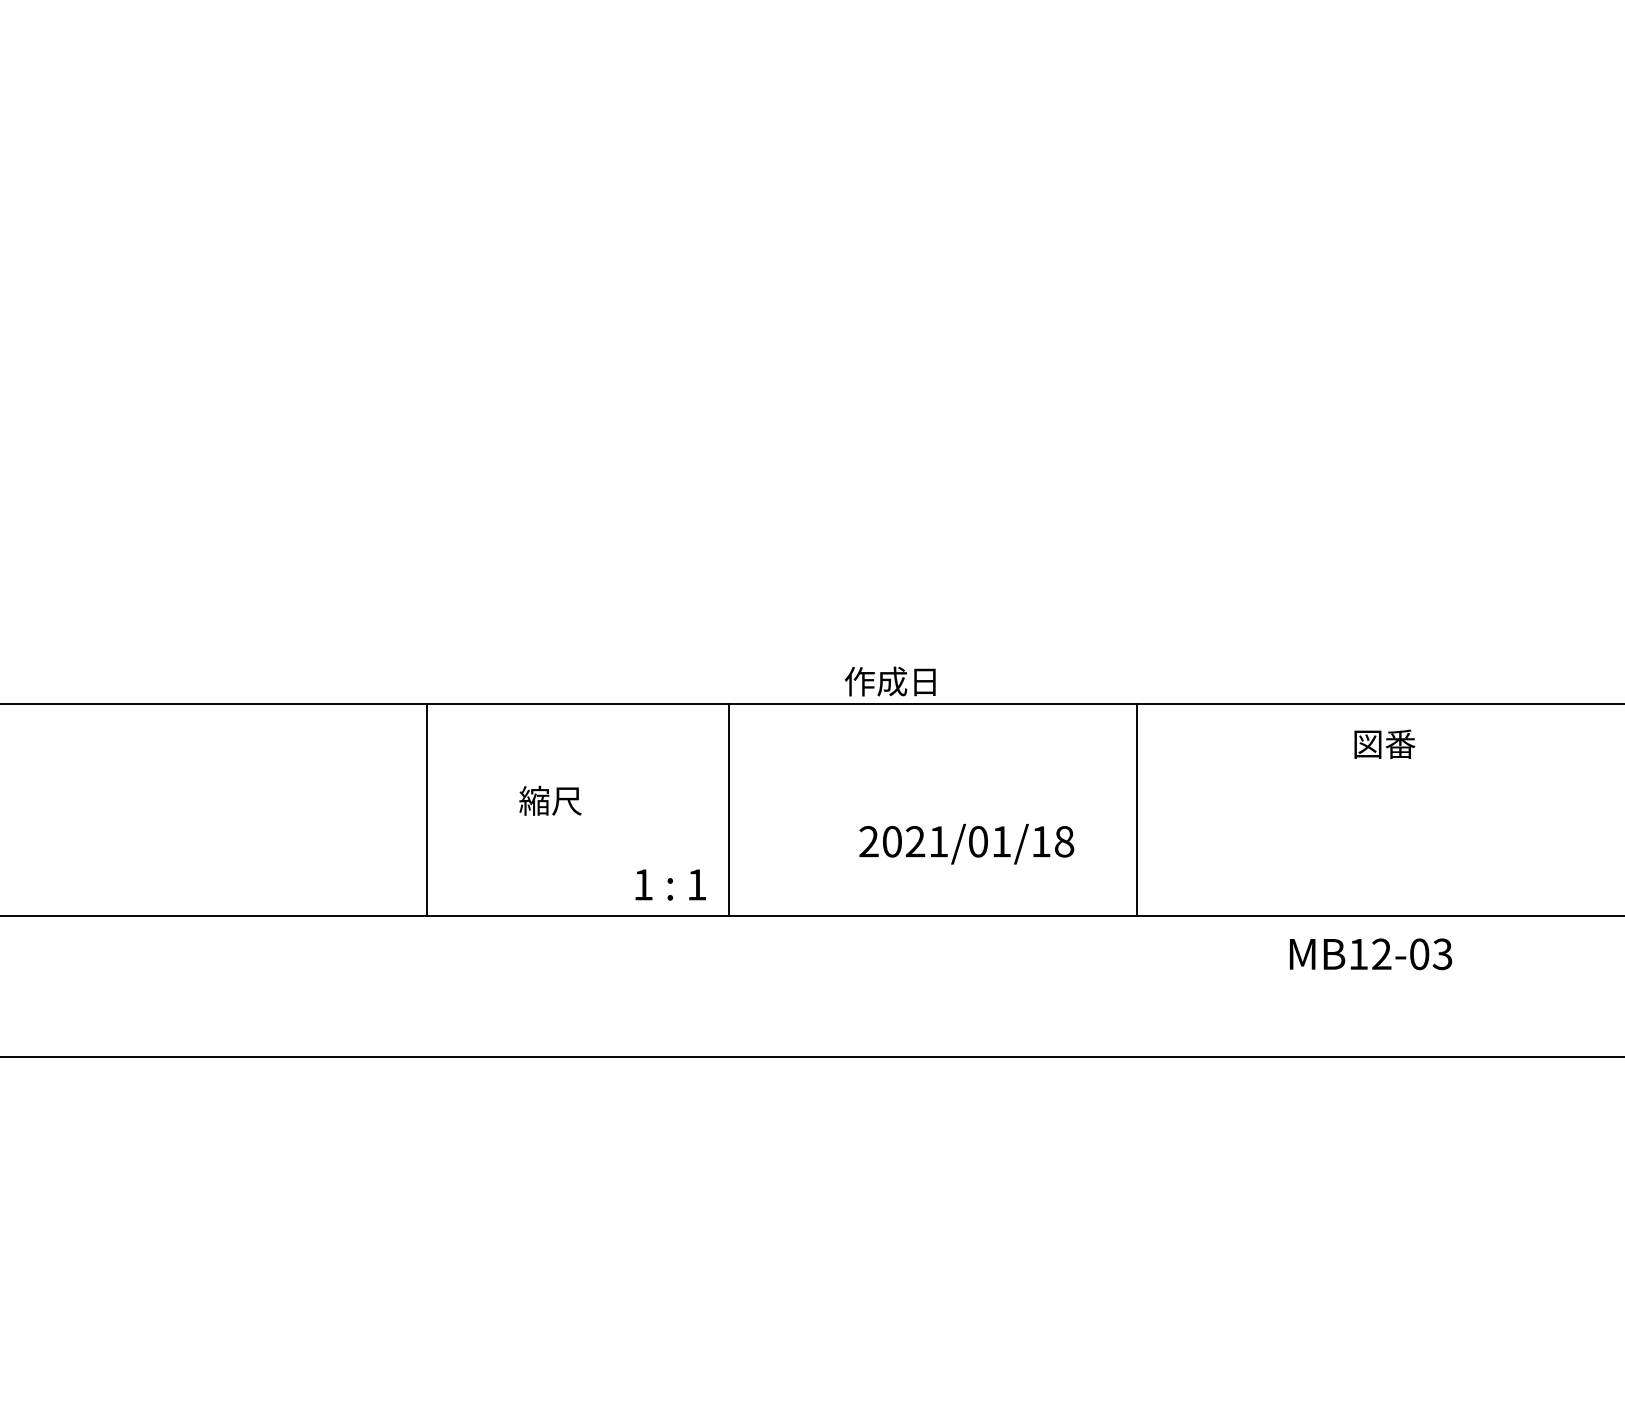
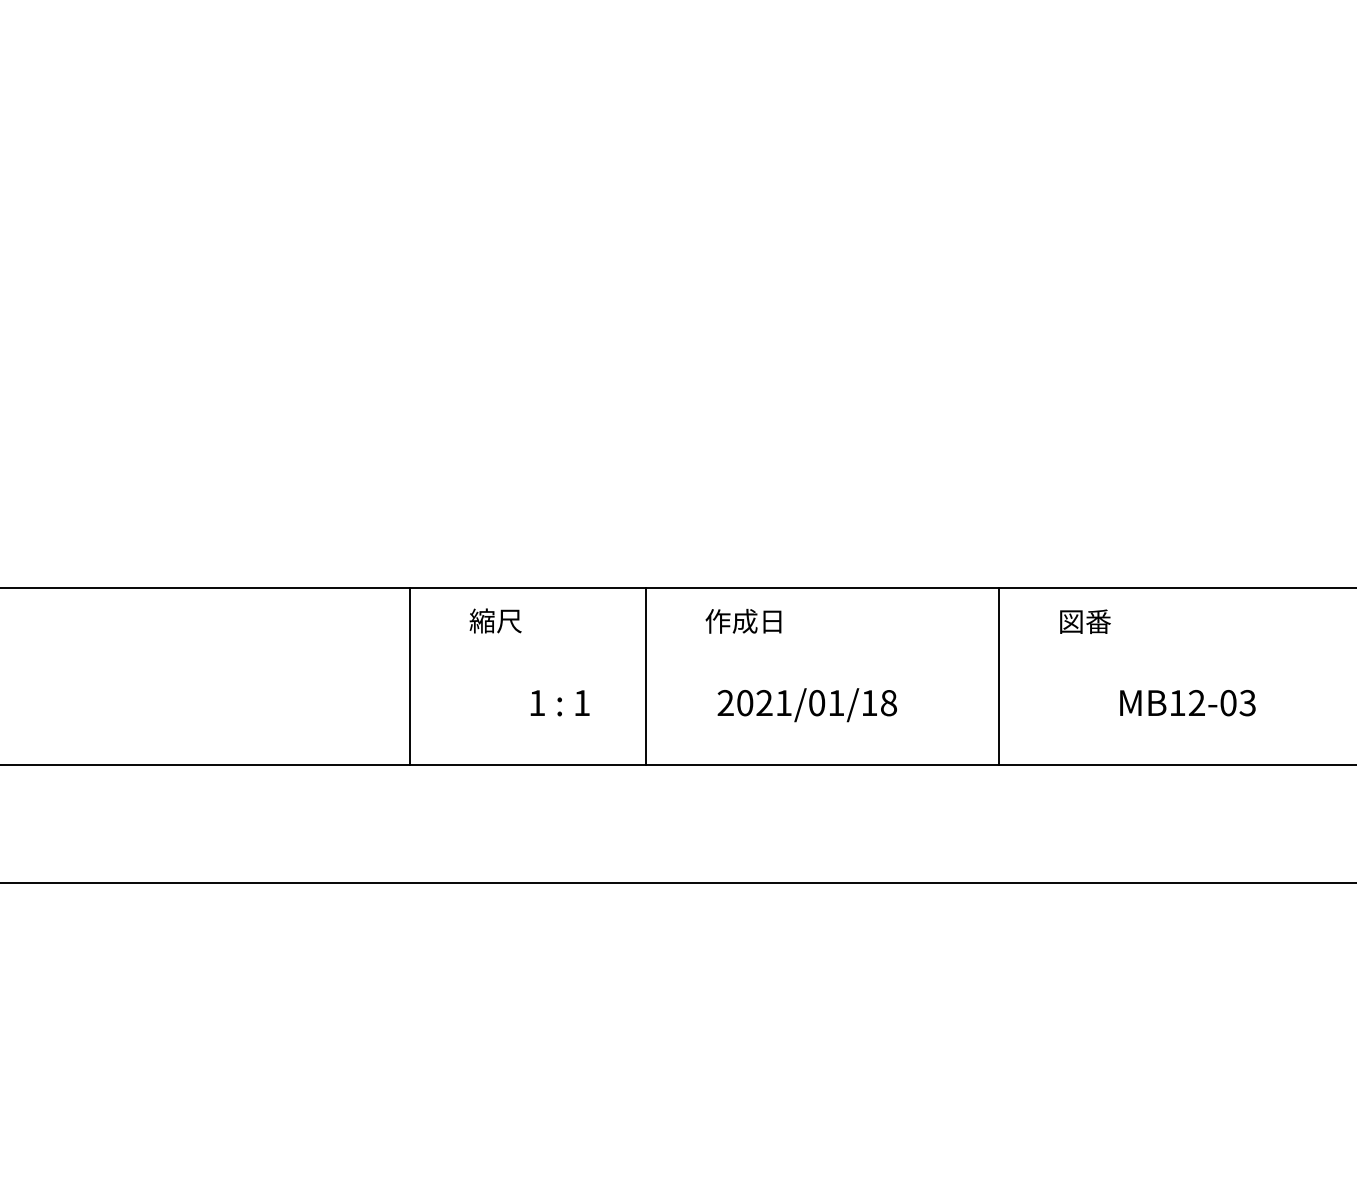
text: (890, 680) -> (743, 620), moved
text: (1384, 744) -> (1085, 621), moved
text: (550, 800) -> (495, 620), moved
line: (426, 809) -> (409, 676), moved
line: (728, 809) -> (645, 676), moved
line: (1136, 809) -> (998, 676), moved
text: (670, 885) -> (559, 703), moved
text: (1370, 954) -> (1187, 703), moved

